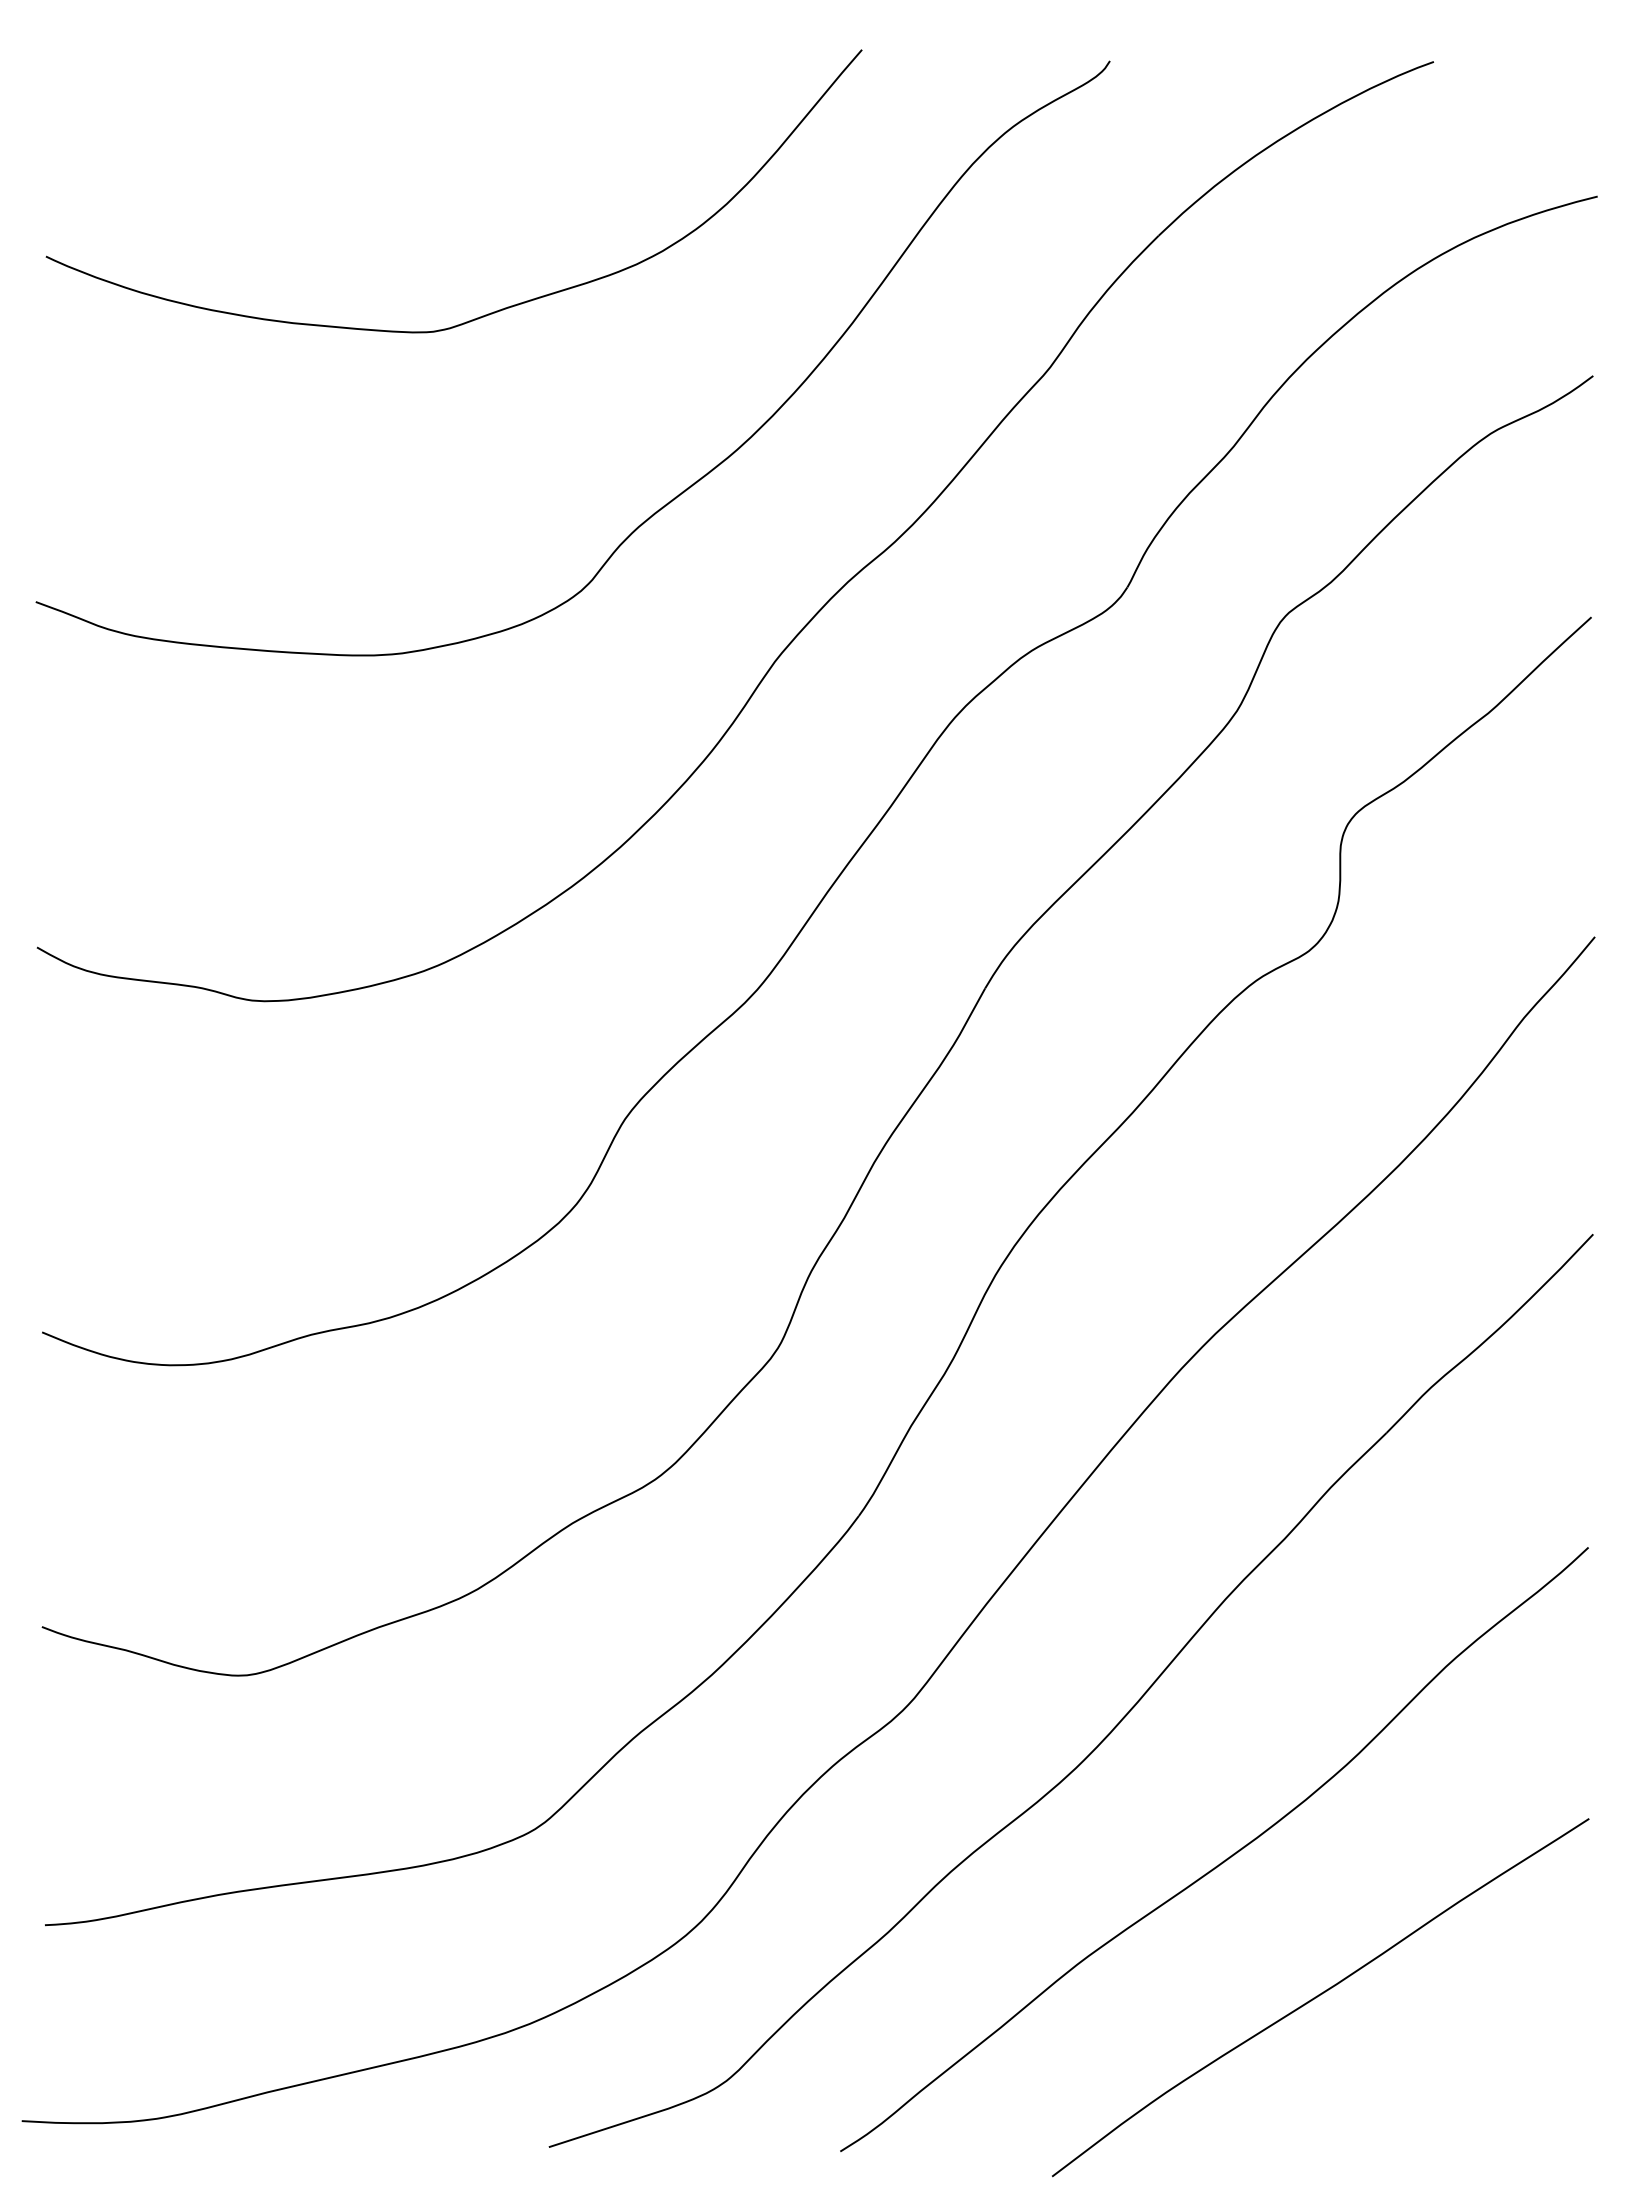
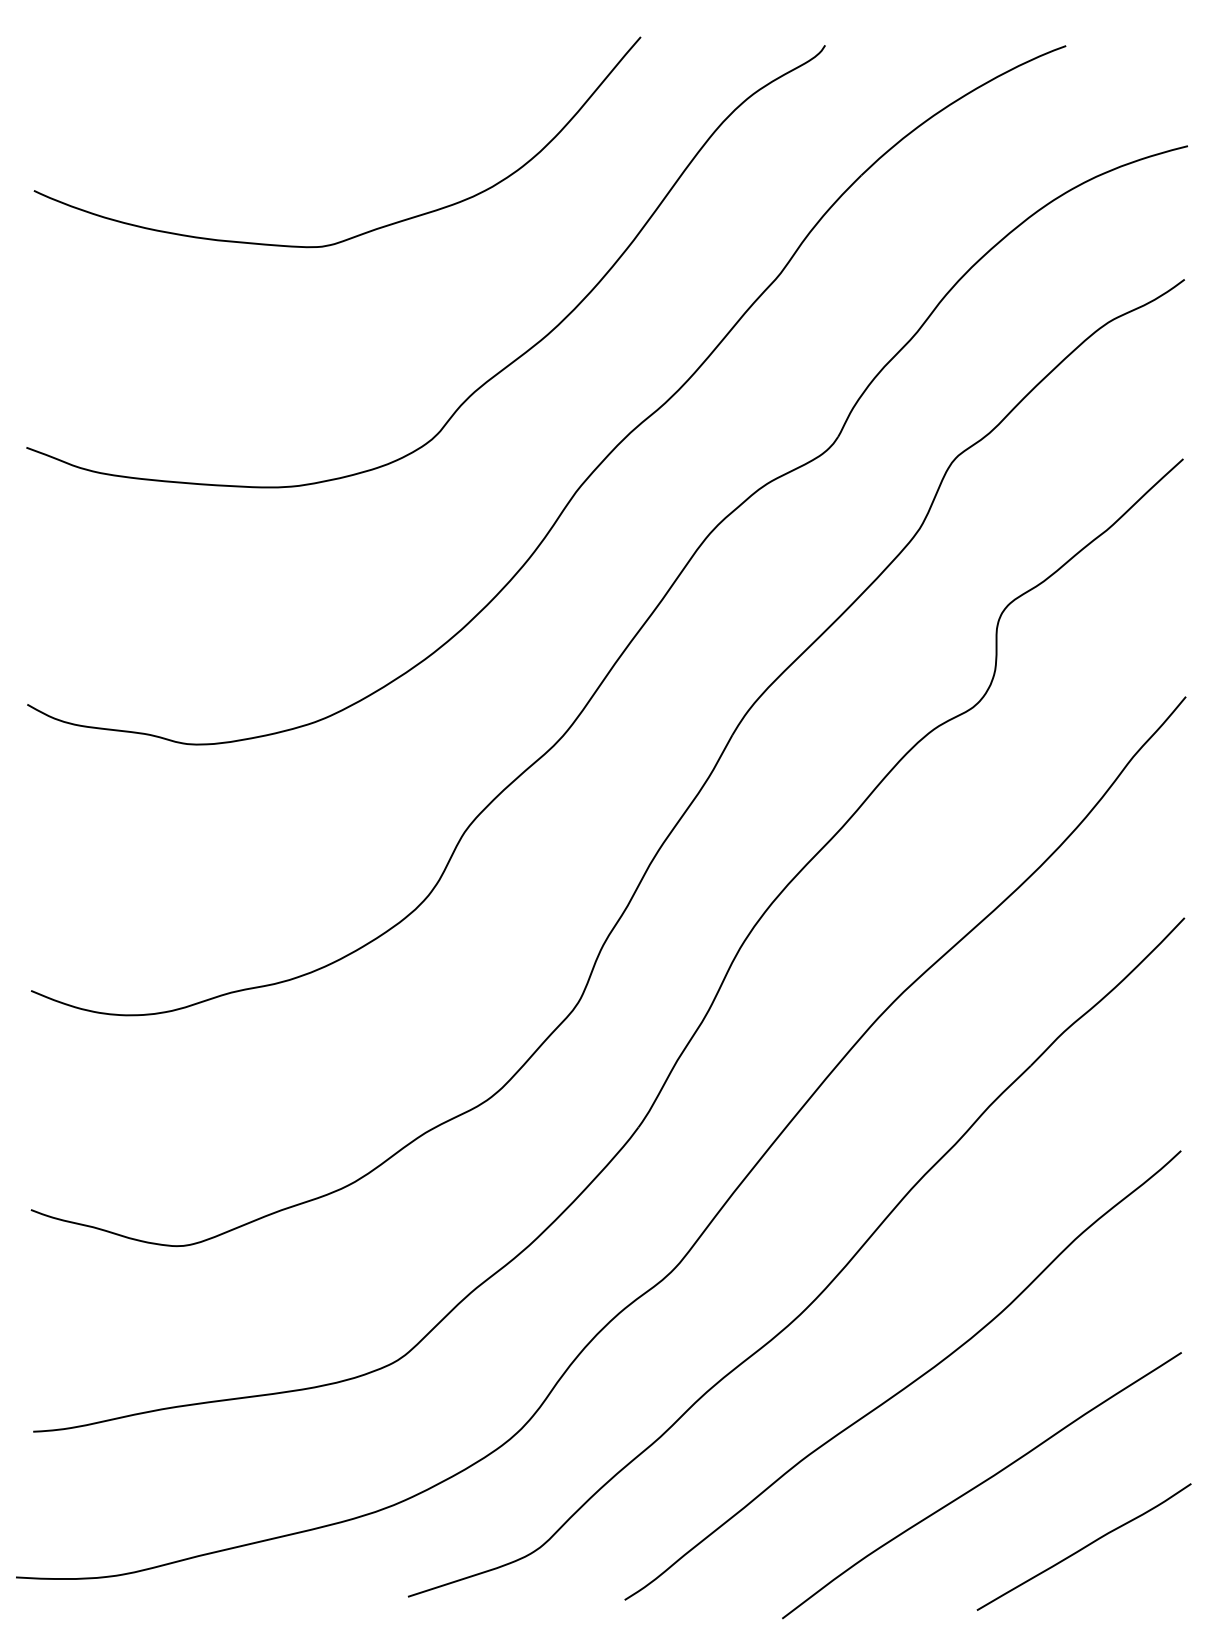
curve: (1458, 2079) -> (1084, 1546), added

